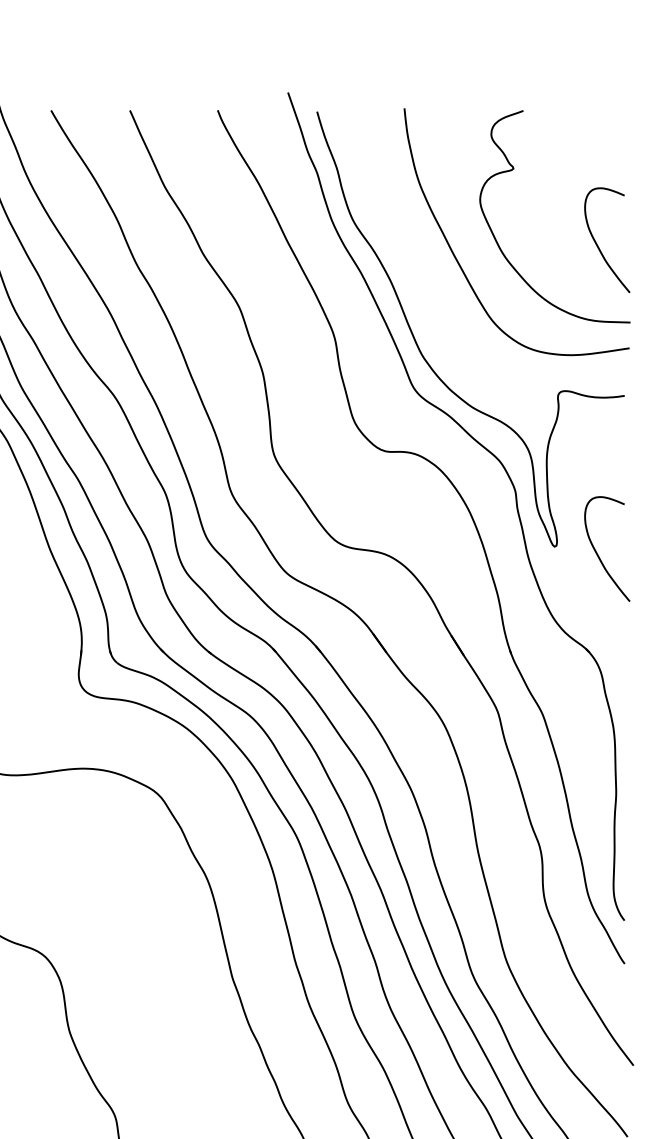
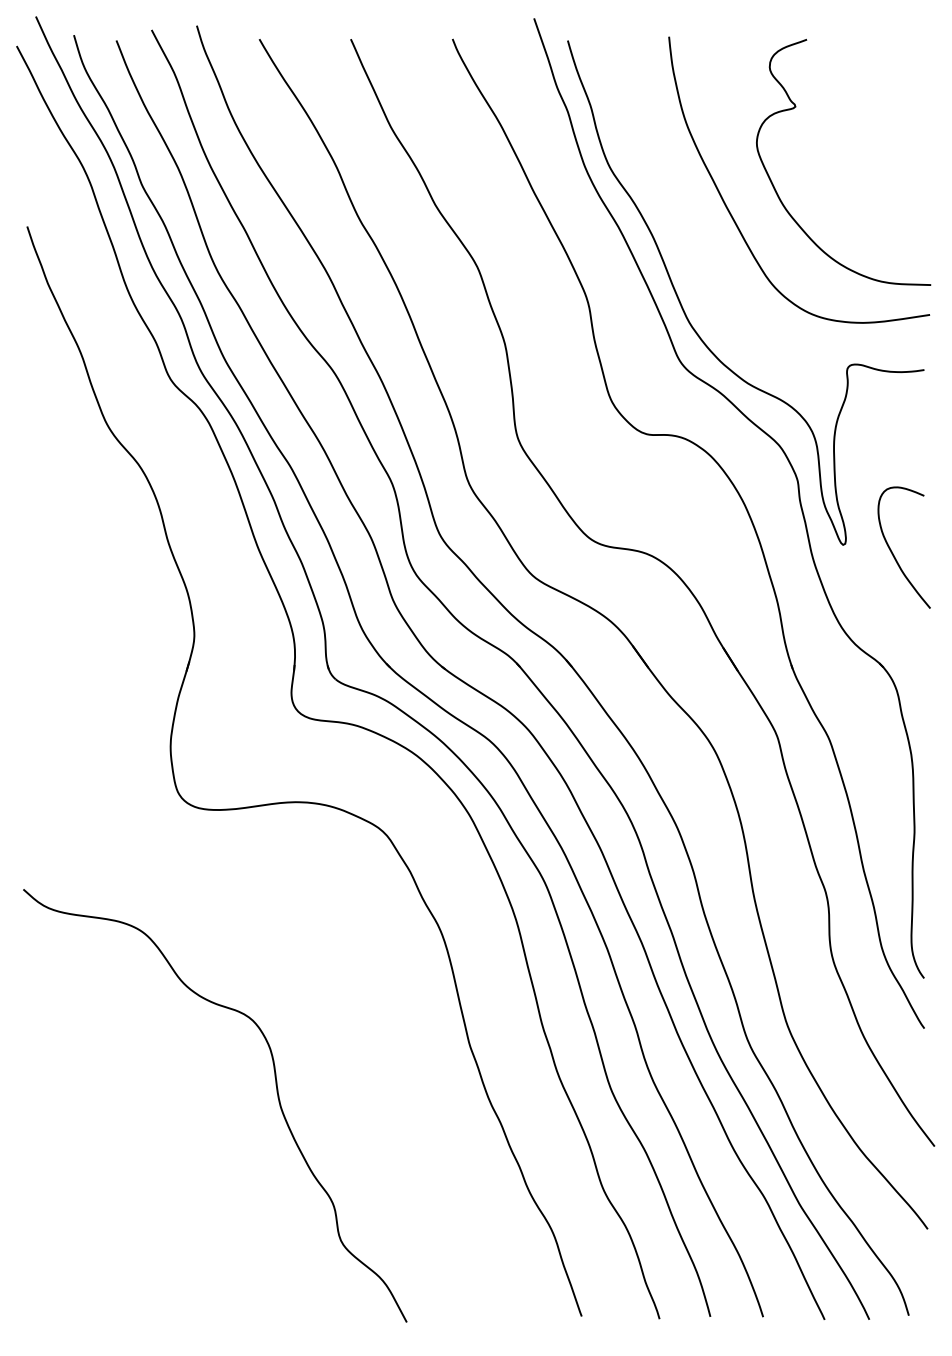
curve: (598, 245) -> (893, 195), removed

